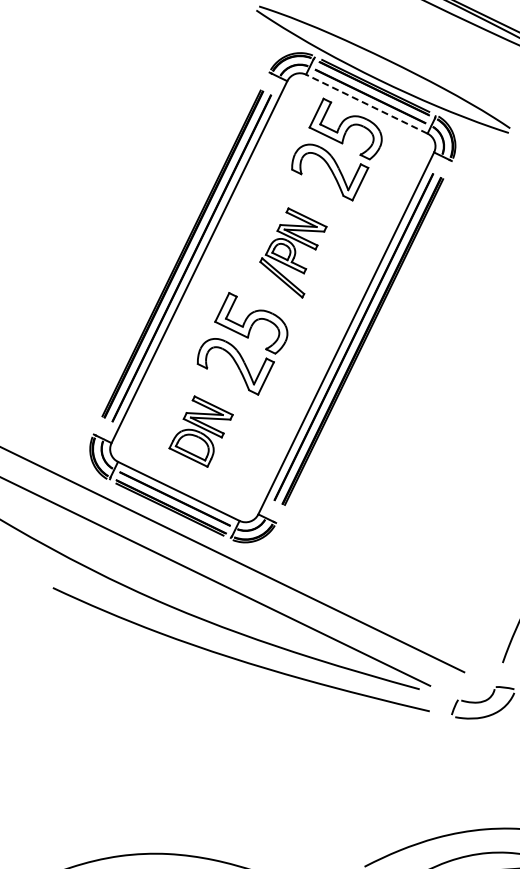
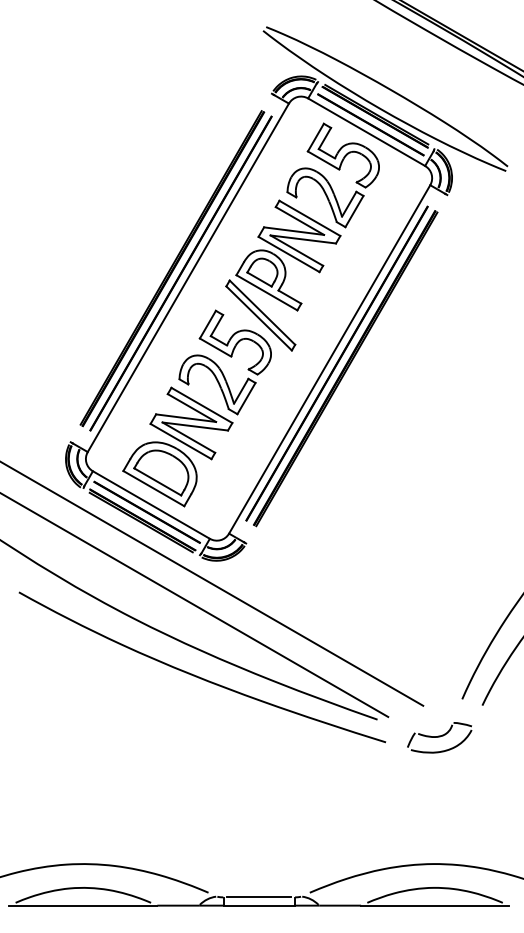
line: (366, 104) -> (366, 132), dashed -> solid
part: (294, 253) -> (283, 275), size x1.67
part: (200, 431) -> (177, 446), size x1.67

